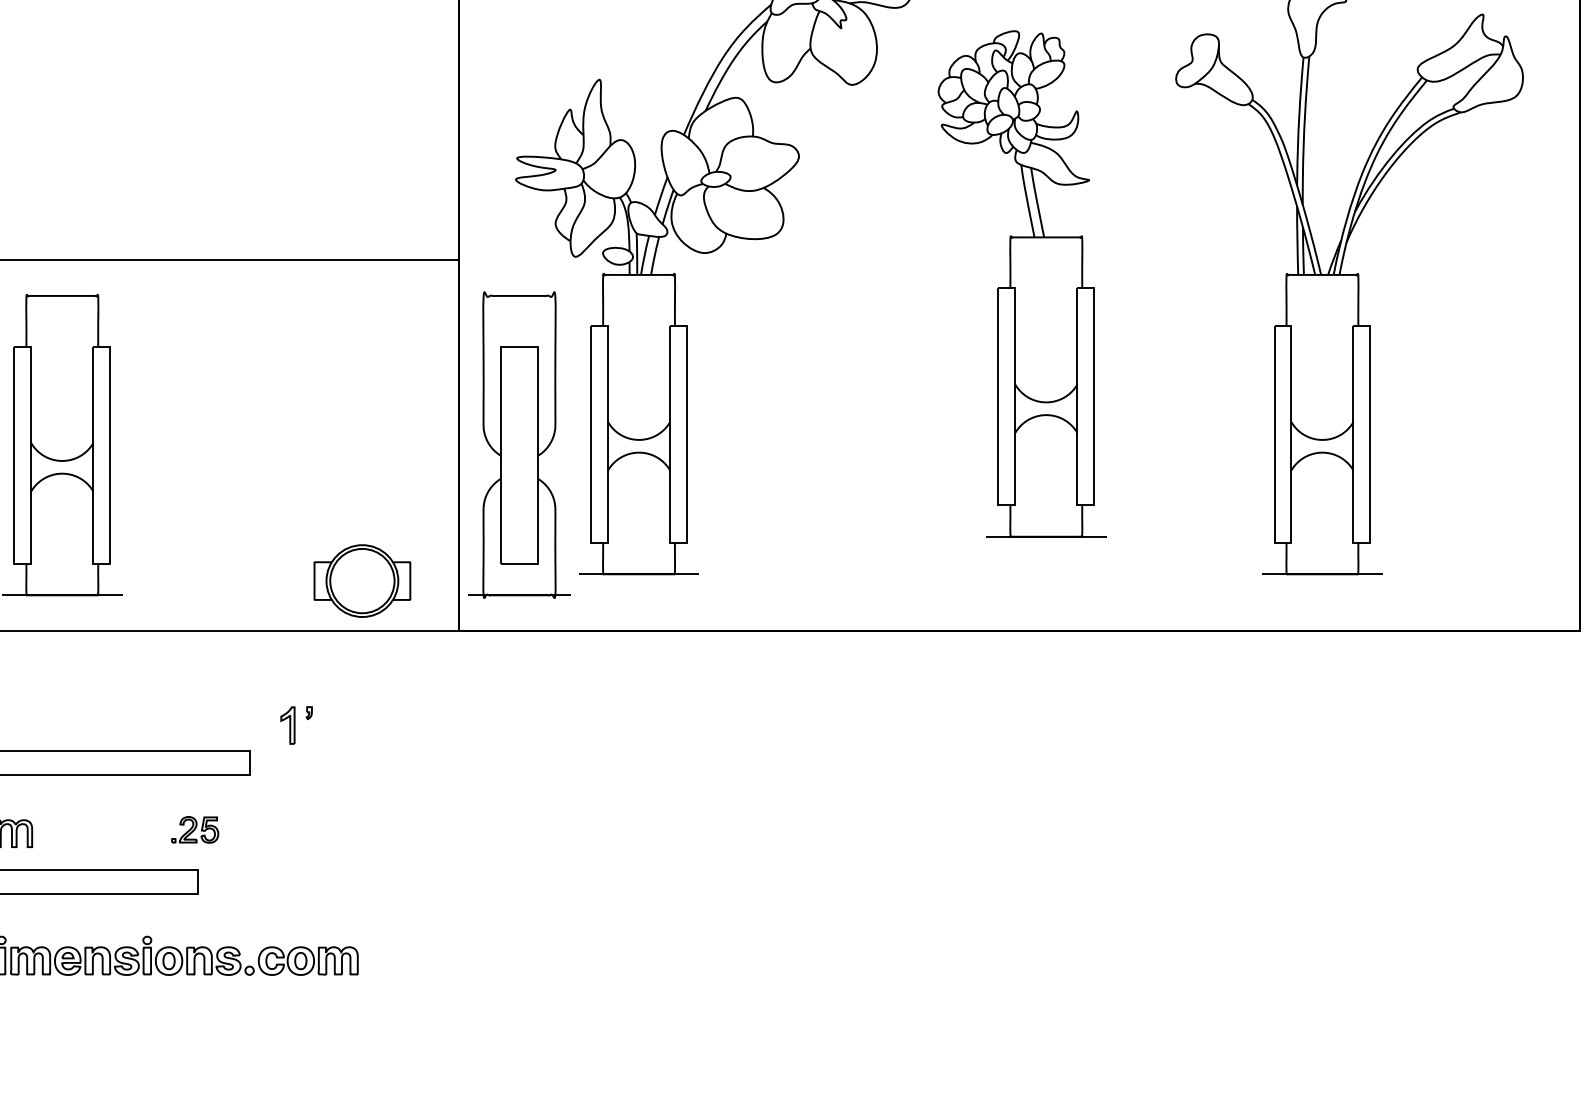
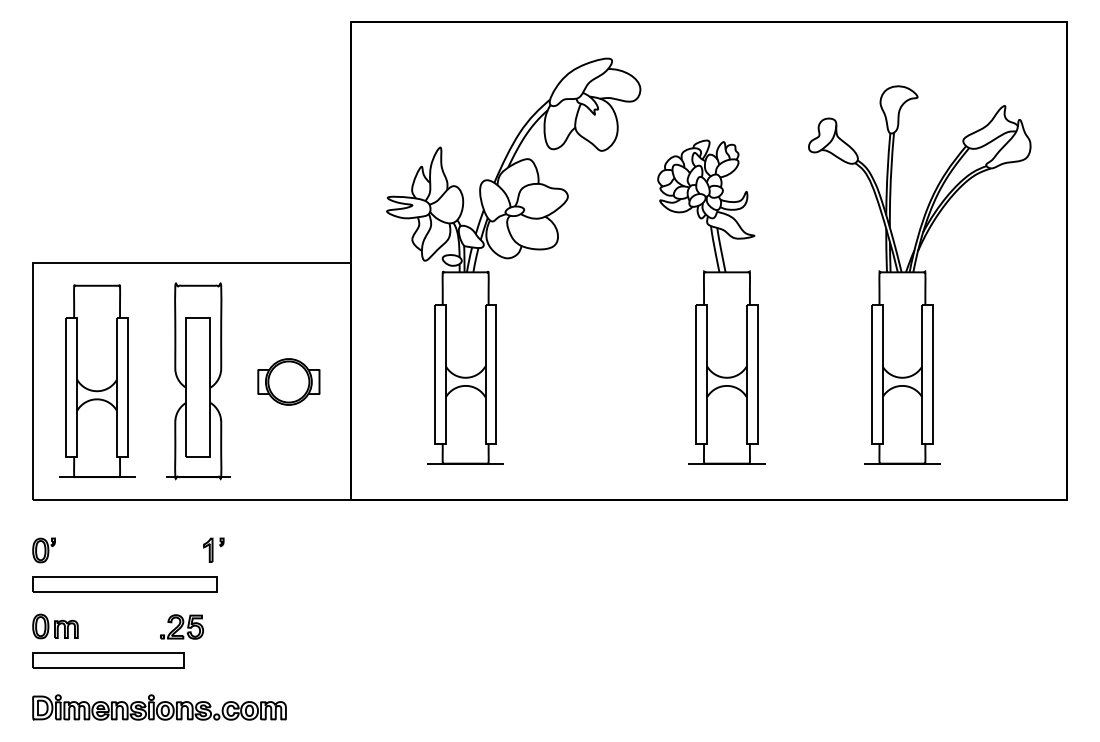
part: (1022, 283) -> (711, 301), moved
part: (519, 445) -> (198, 381), moved
part: (361, 580) -> (288, 381), moved
part: (296, 724) -> (213, 549), moved
part: (194, 829) -> (181, 626), size x1.43

